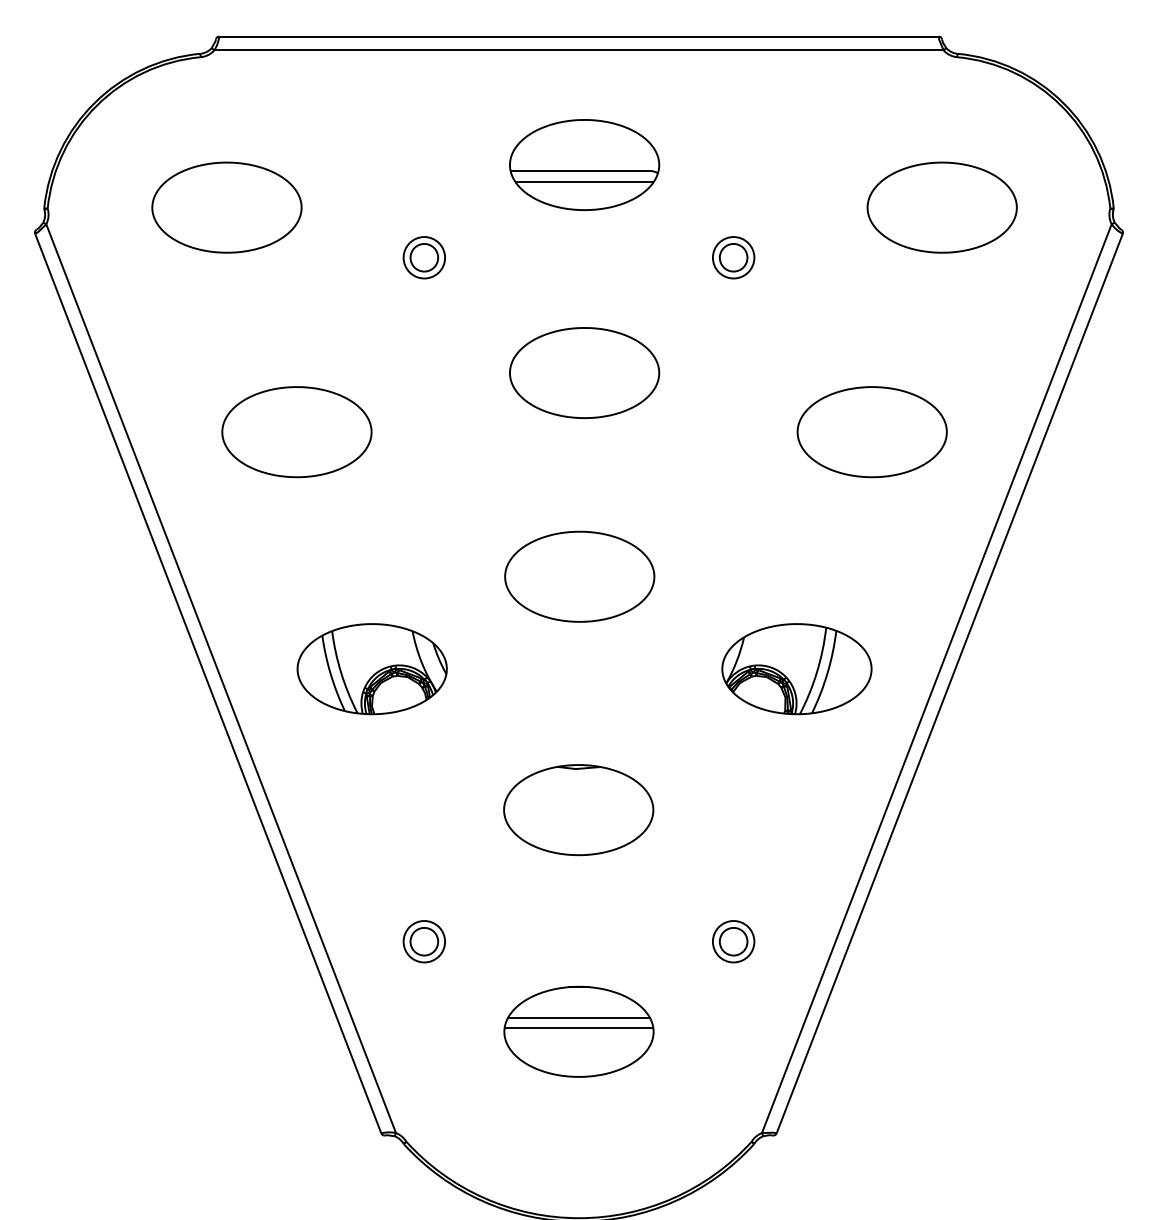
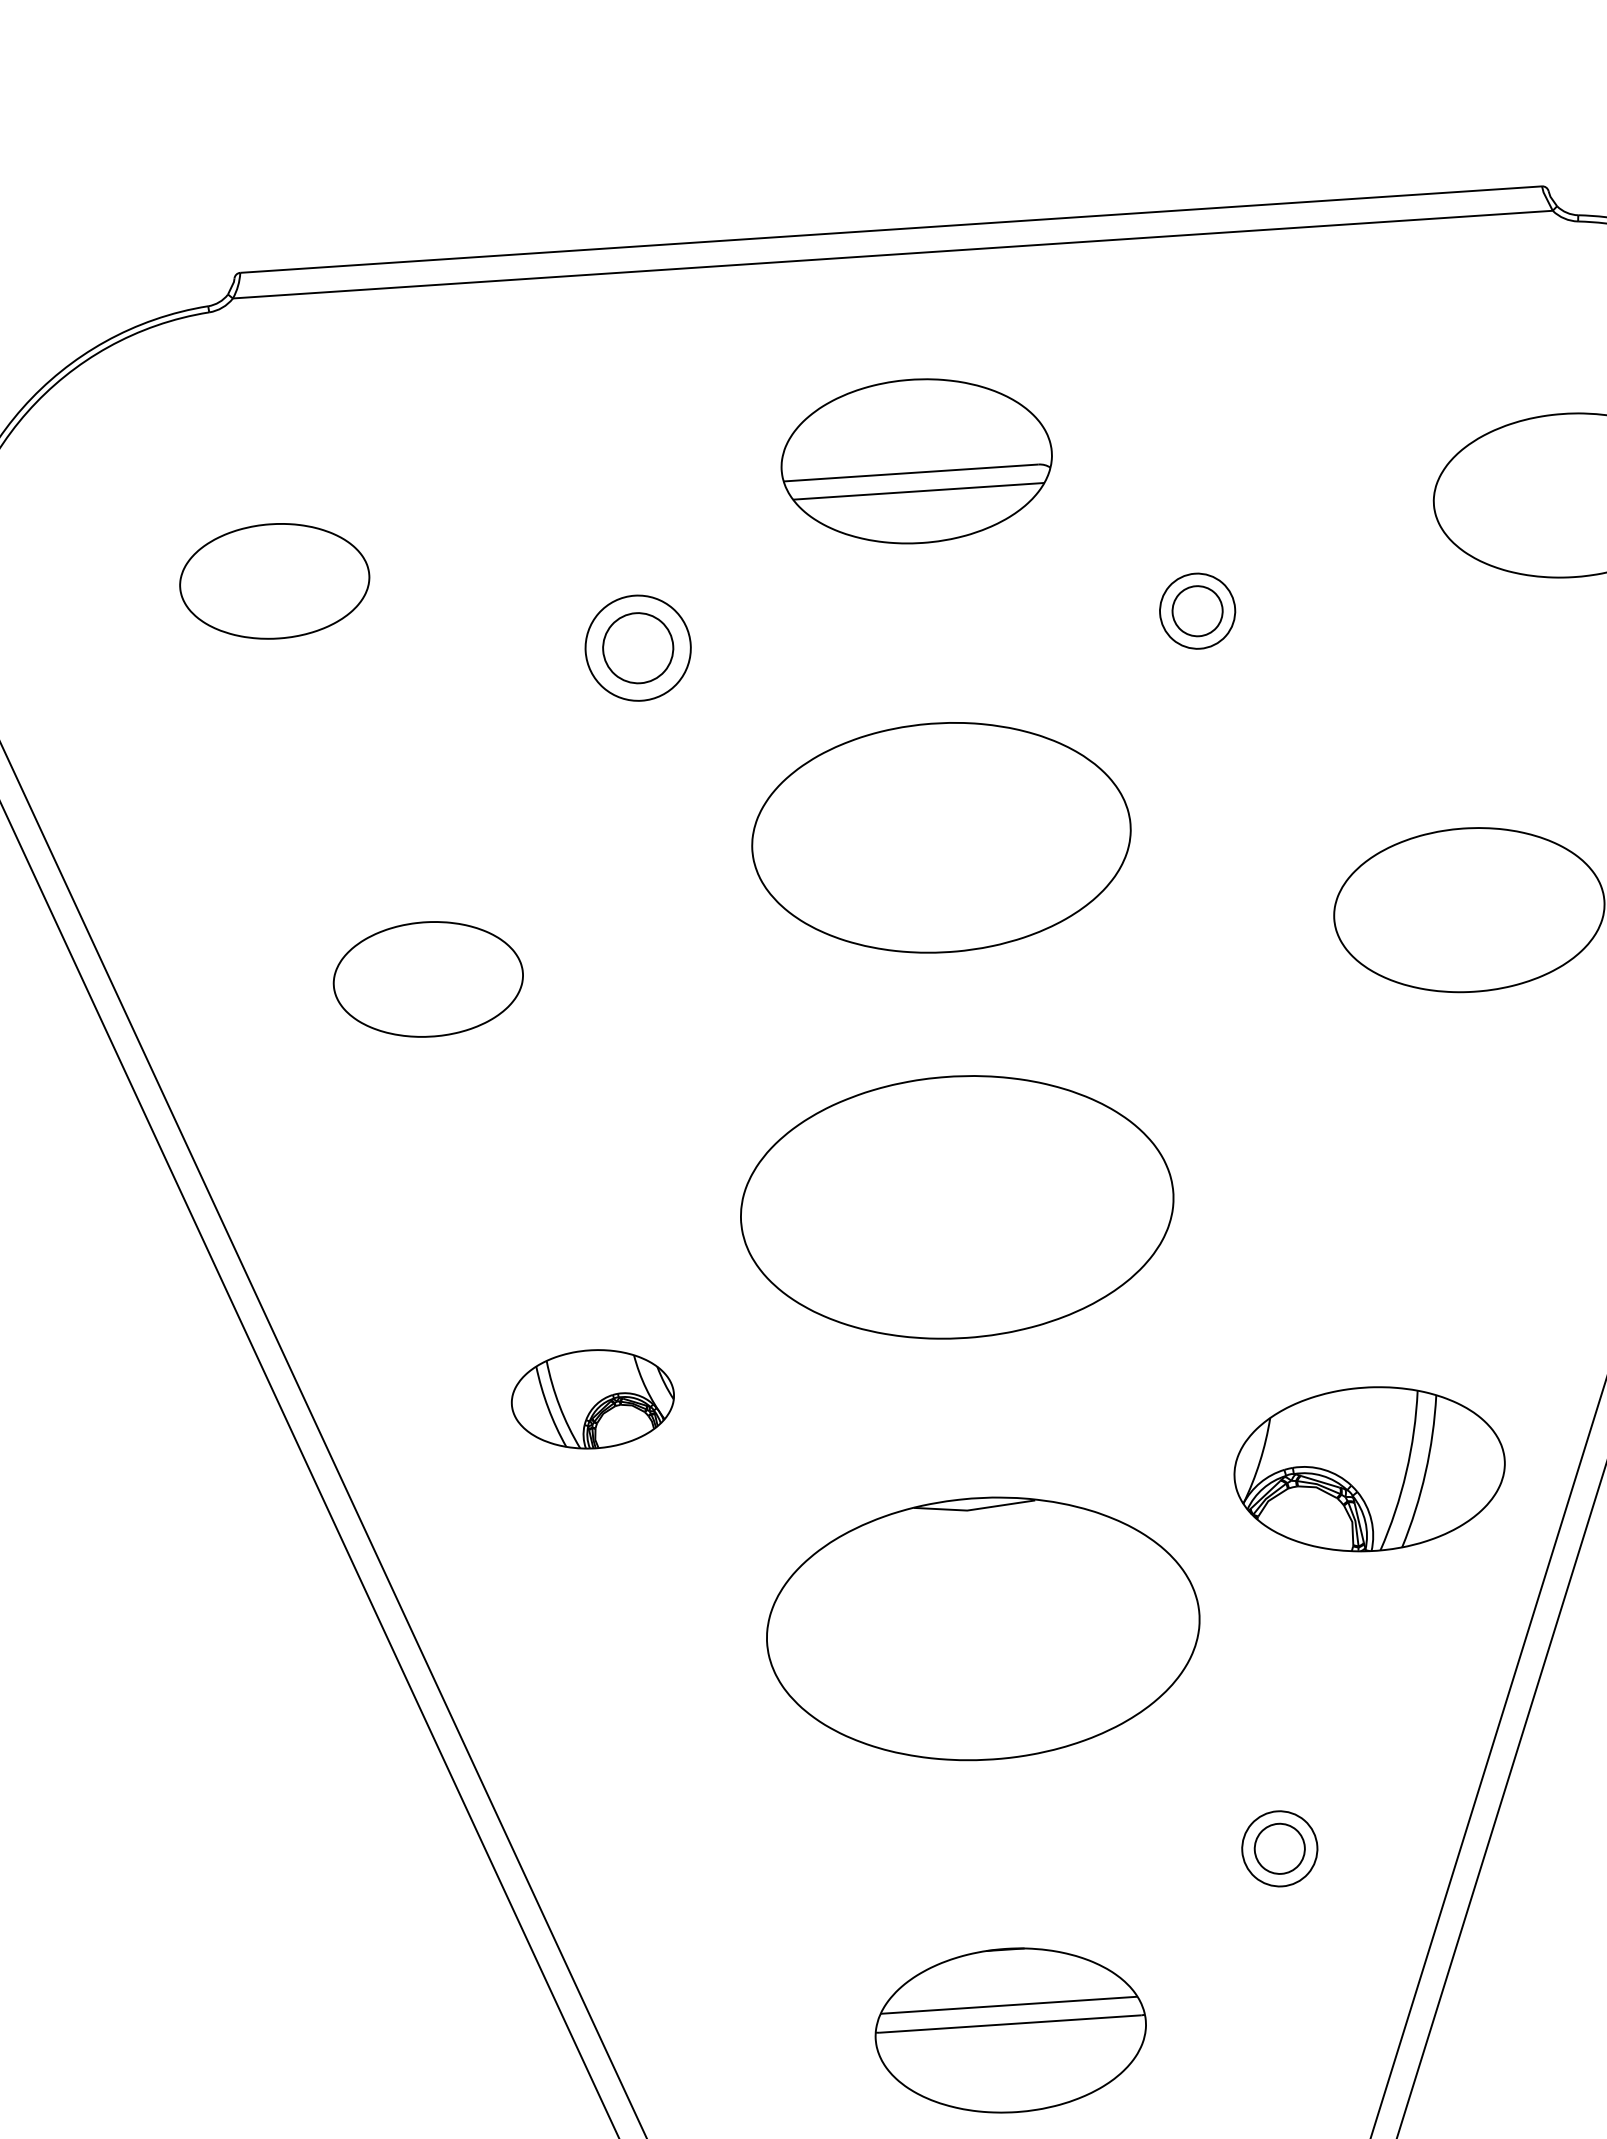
part: (226, 207) -> (273, 581), size x0.7
part: (423, 257) -> (636, 648), size x1.4
part: (584, 372) -> (941, 836), size x1.4
part: (296, 432) -> (427, 979), size x0.7
part: (579, 576) -> (956, 1206), size x1.6
part: (371, 669) -> (591, 1399), size x0.6
part: (796, 669) -> (1368, 1469), moved
part: (578, 810) -> (983, 1630), size x1.6
part: (423, 941) -> (718, 1885), removed

